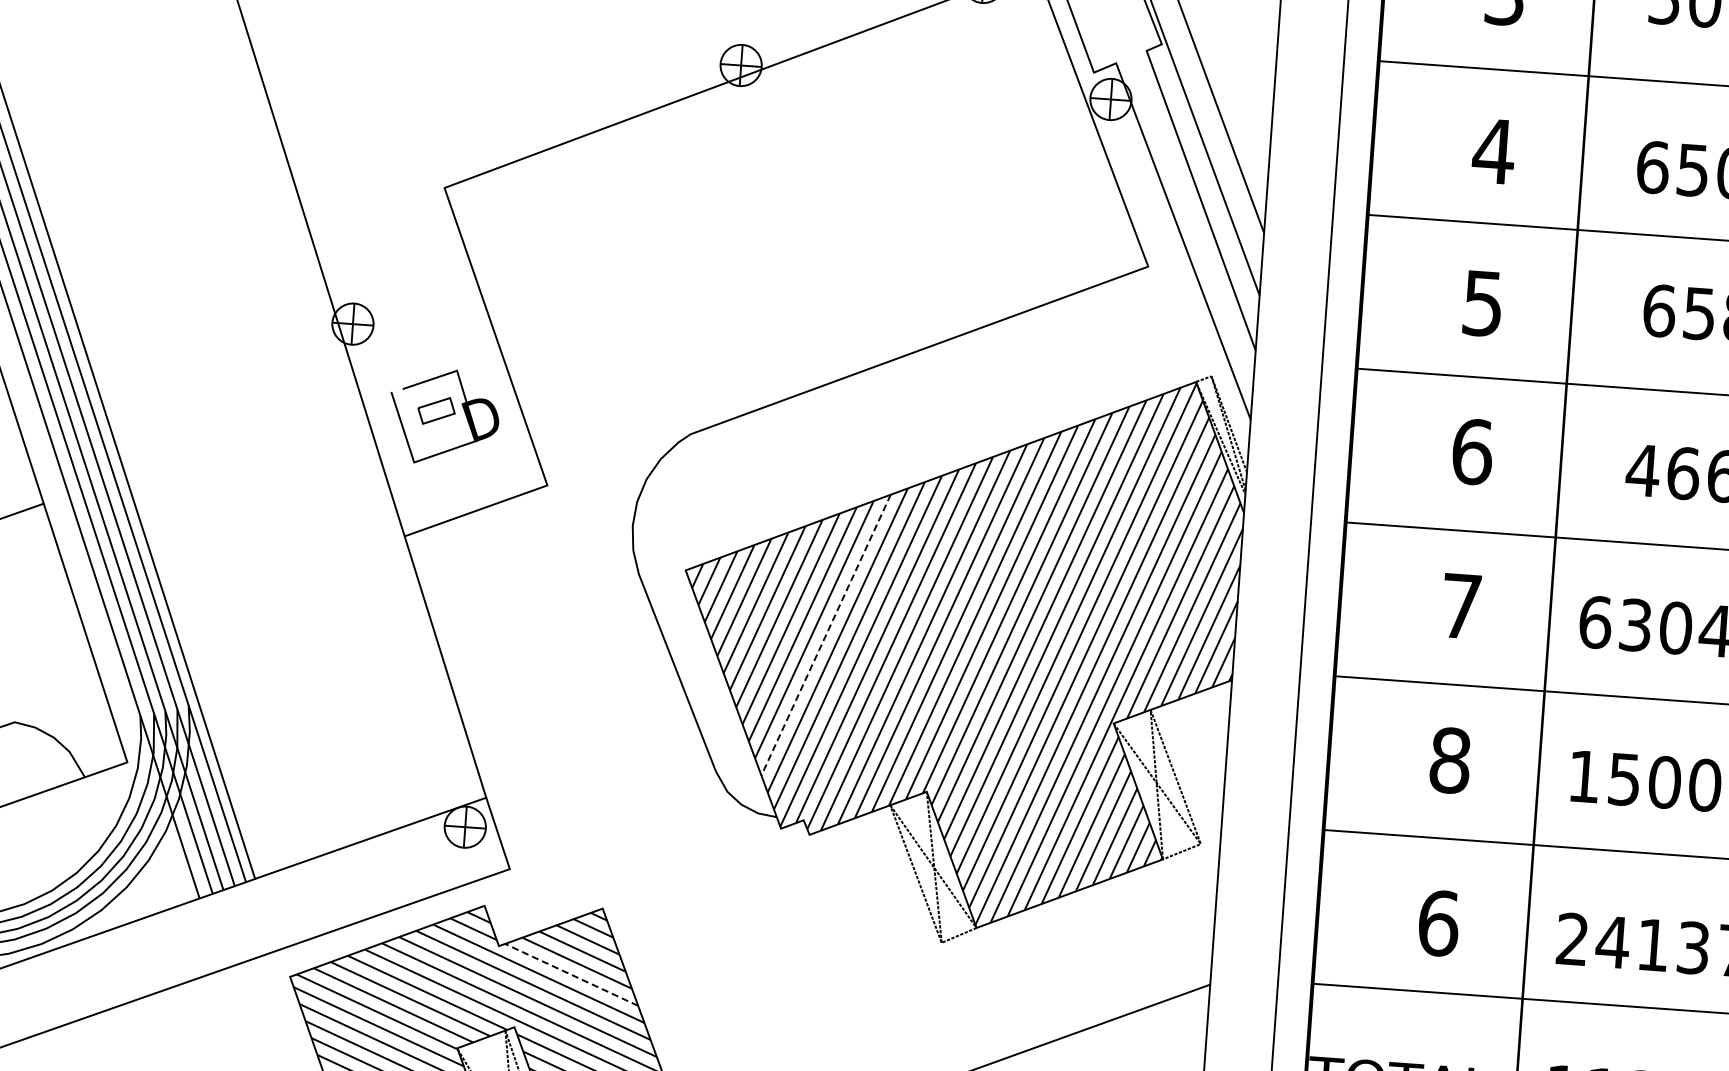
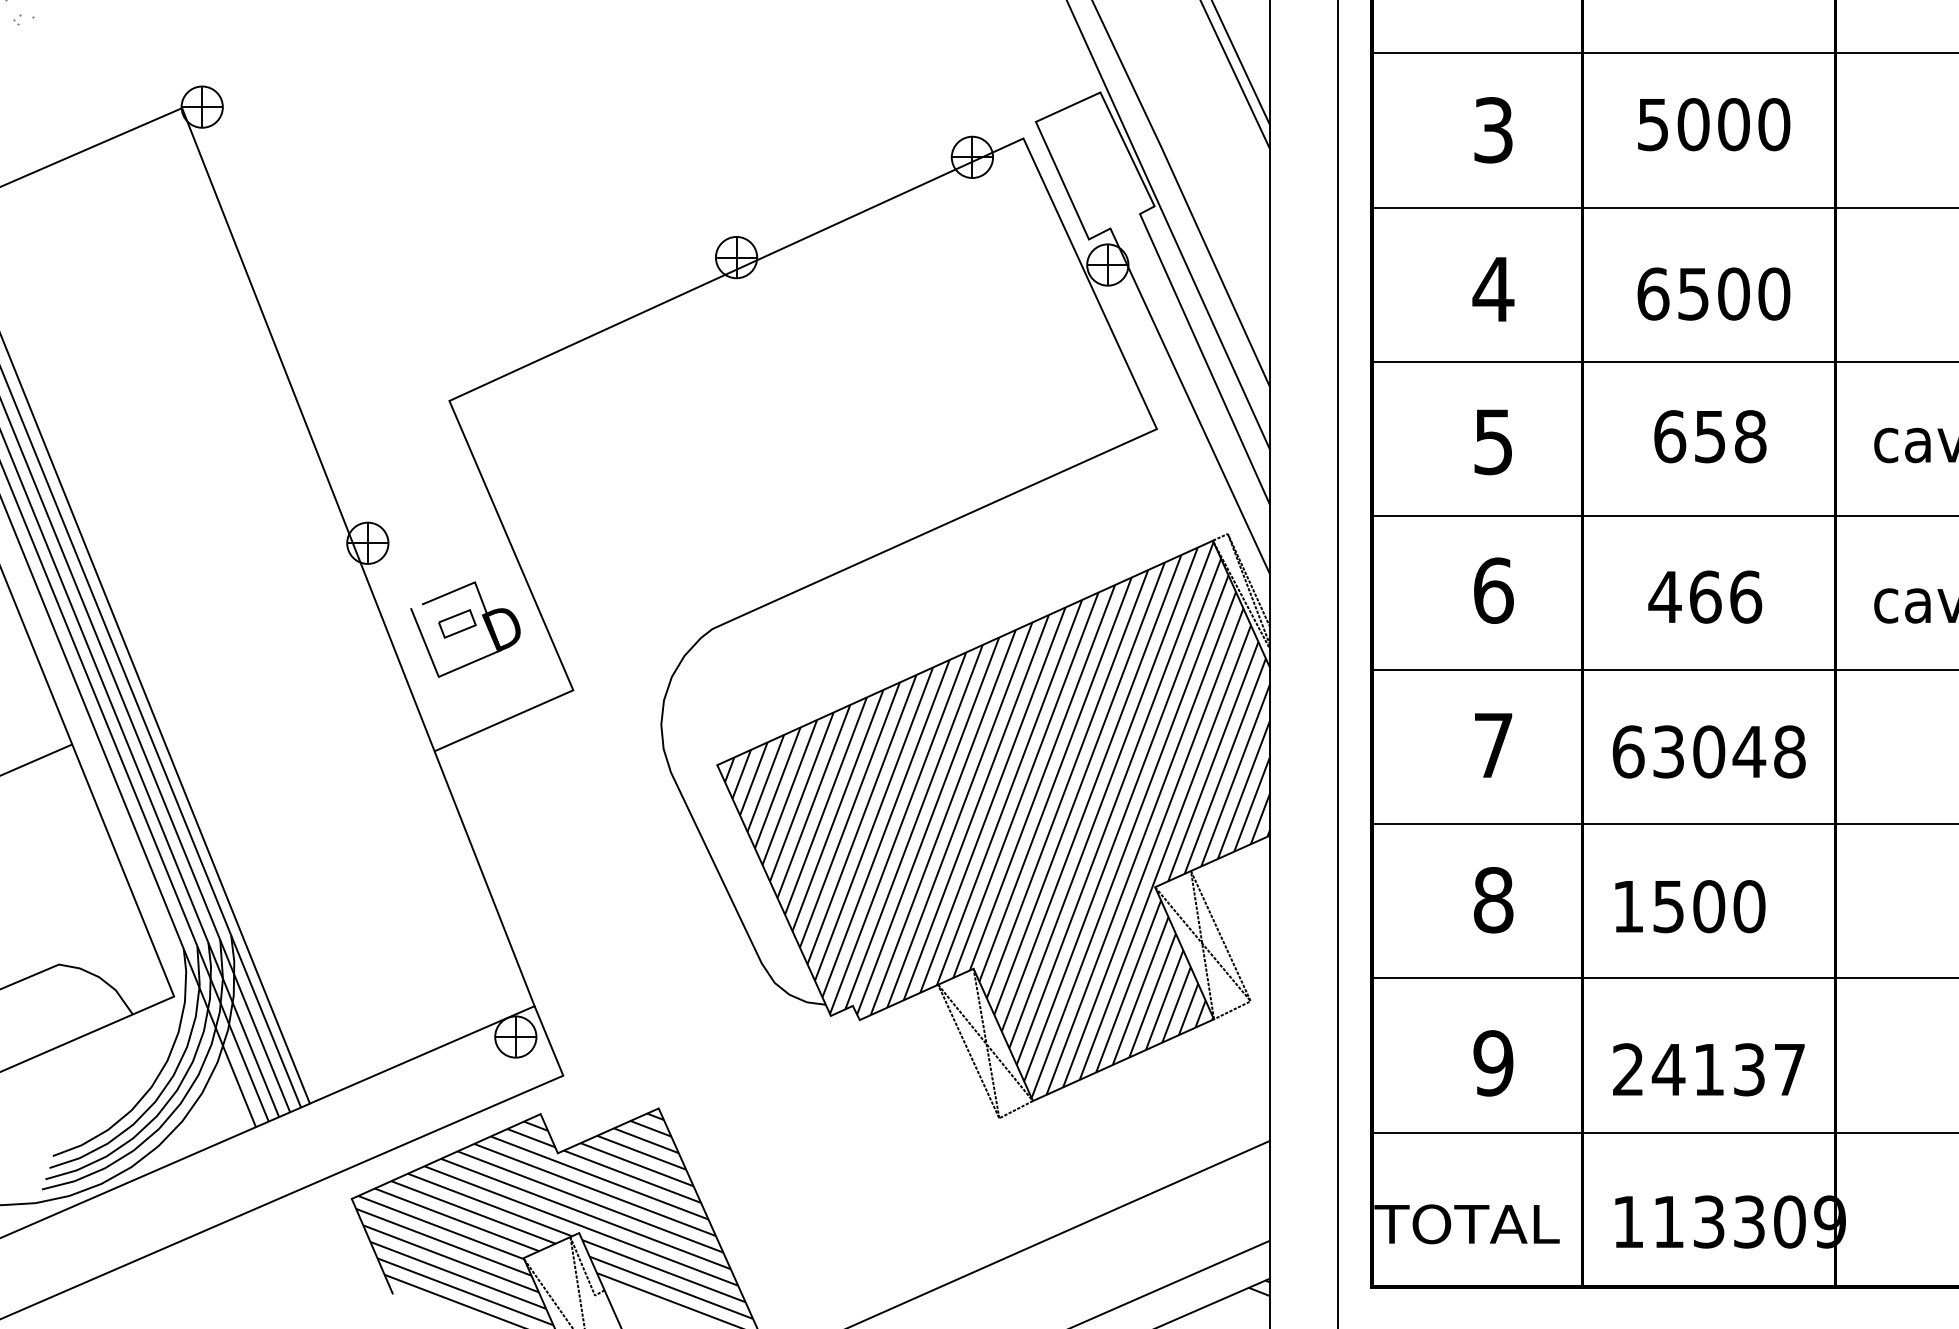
line: (825, 634) -> (861, 819), dashed -> solid
text: (1438, 923) -> (1493, 1063), 6 -> 9
line: (570, 974) -> (631, 1176), dashed -> solid

